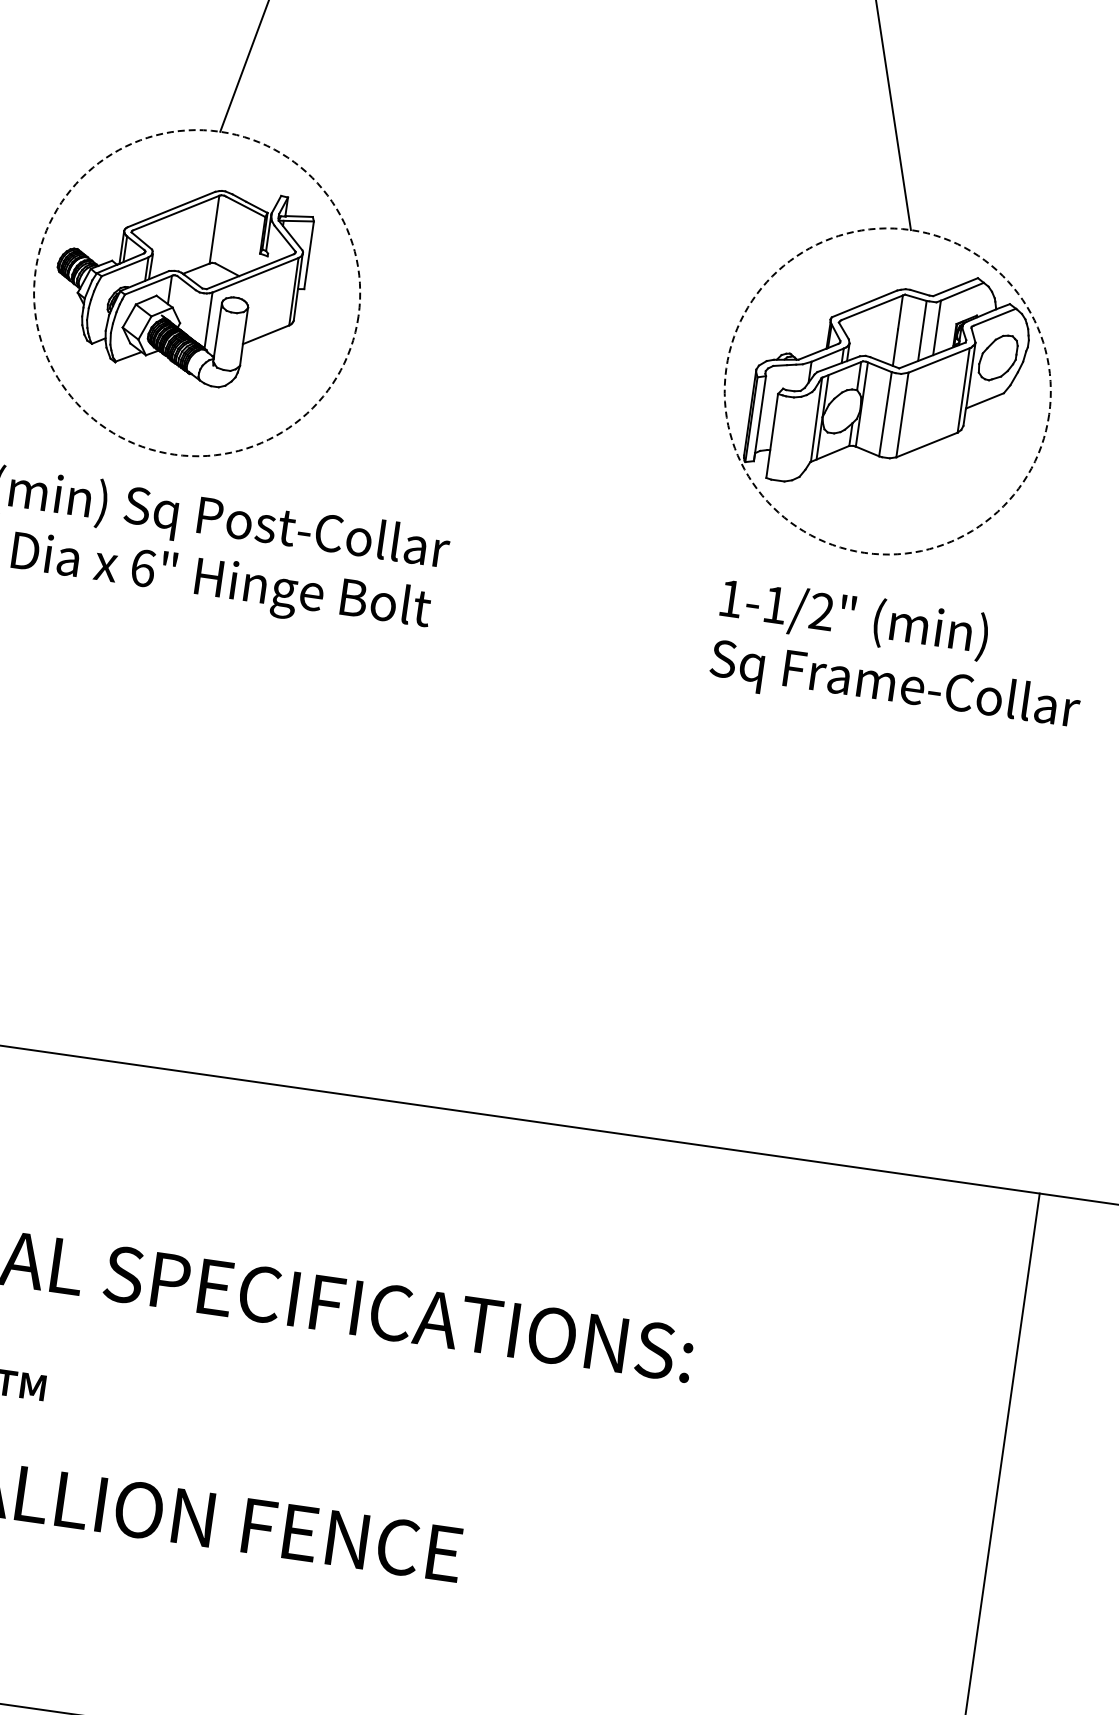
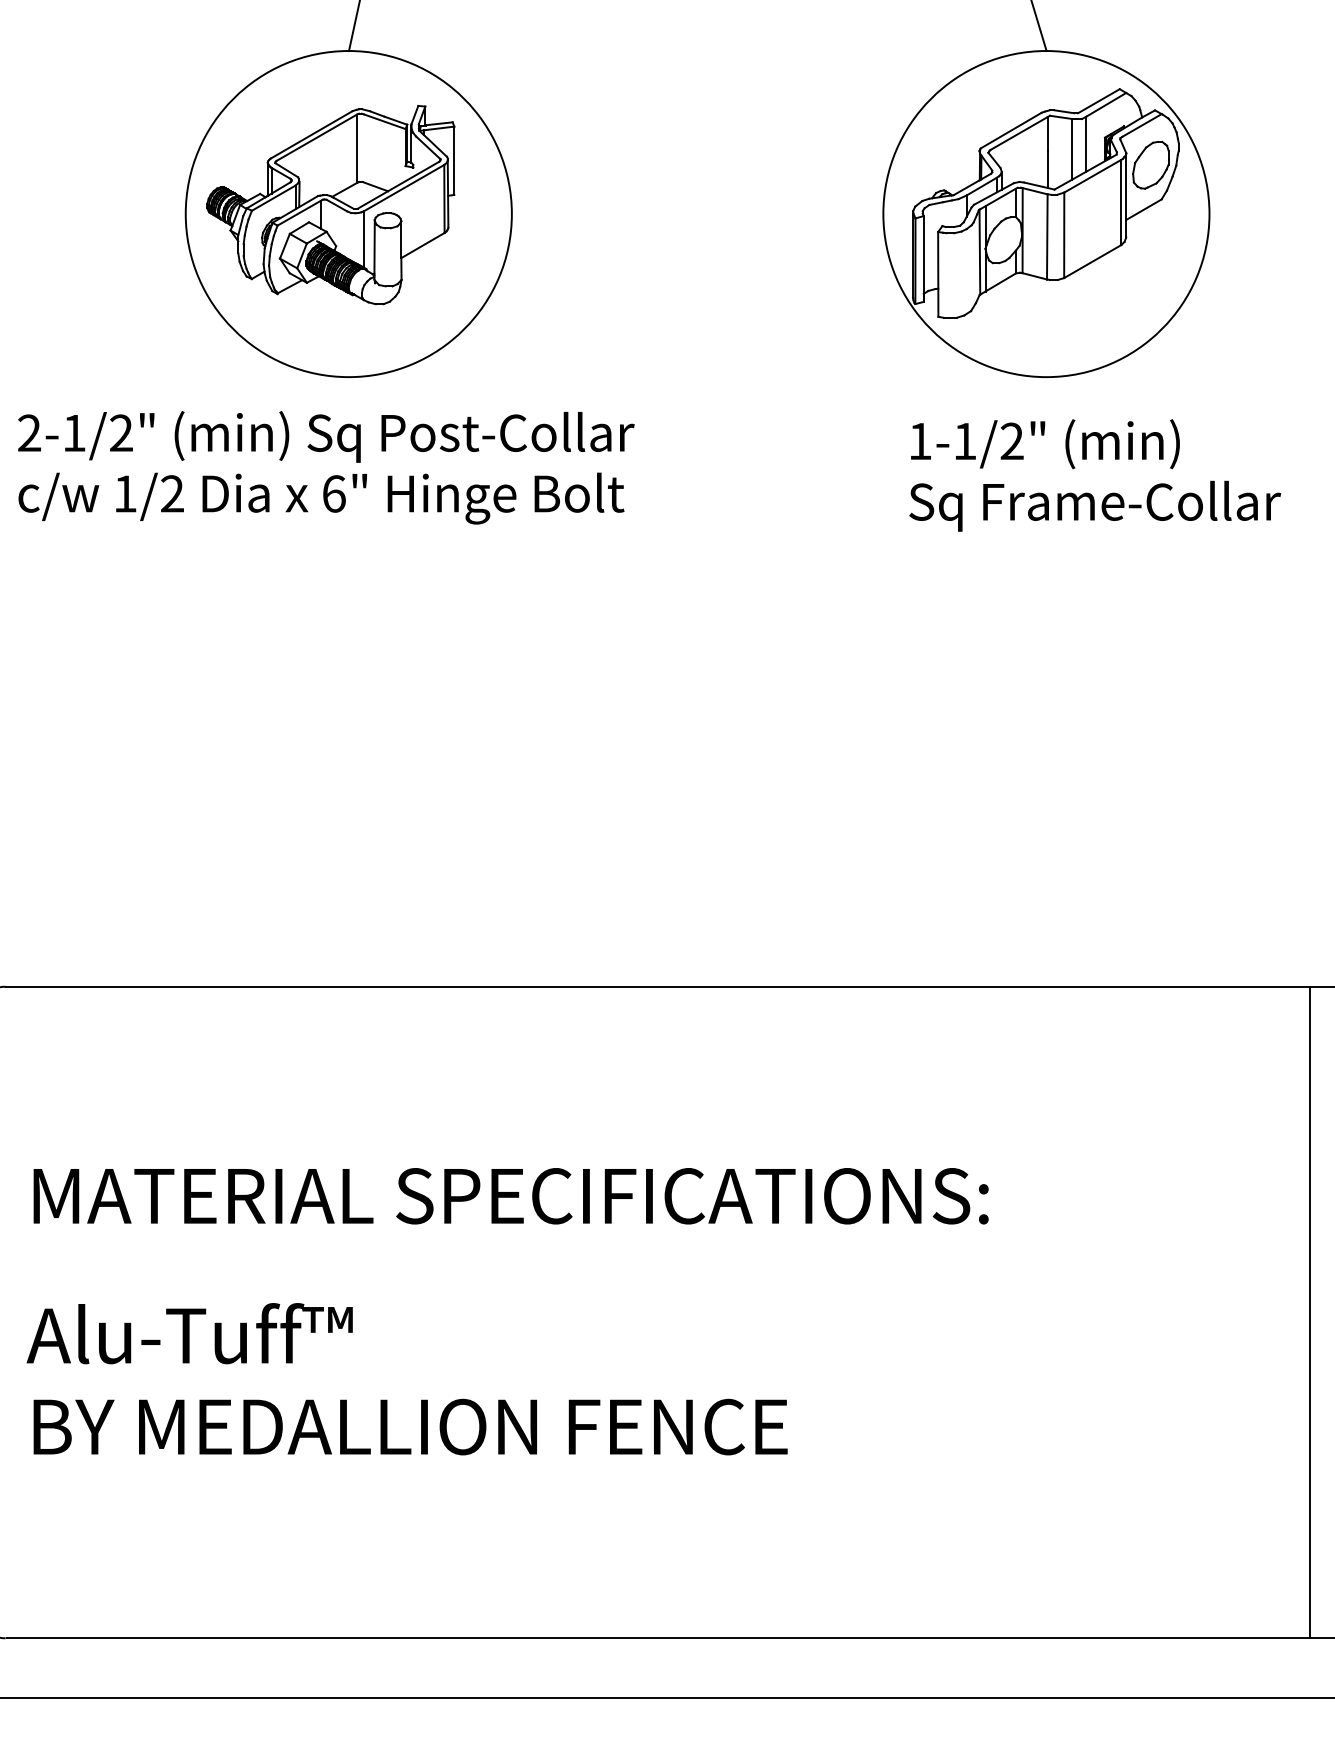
circle: (196, 293) -> (348, 214), dashed -> solid
circle: (887, 391) -> (1046, 214), dashed -> solid

